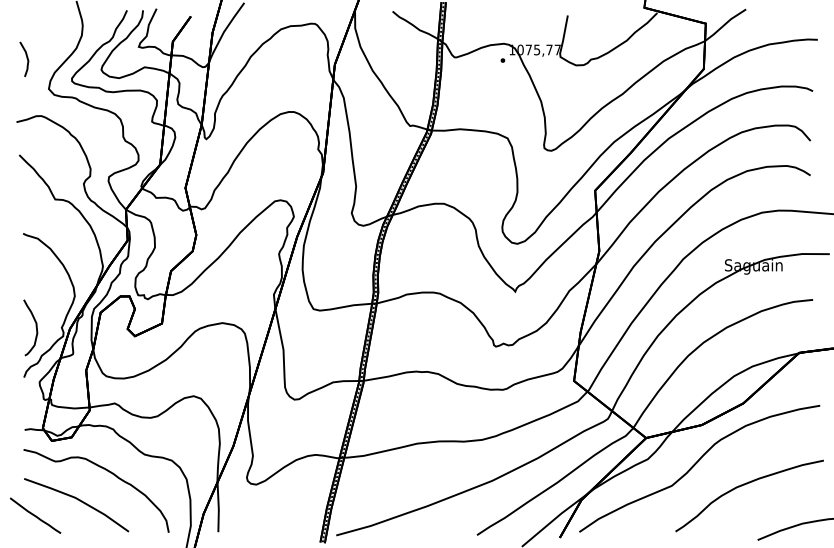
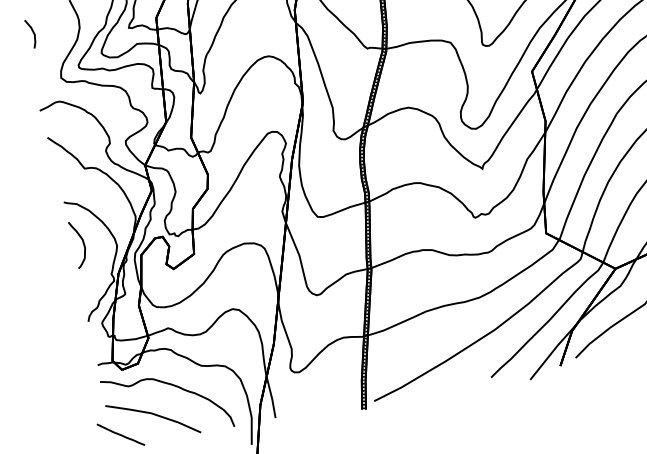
curve: (26, 58) -> (32, 32), moved
curve: (35, 327) -> (82, 243), moved

